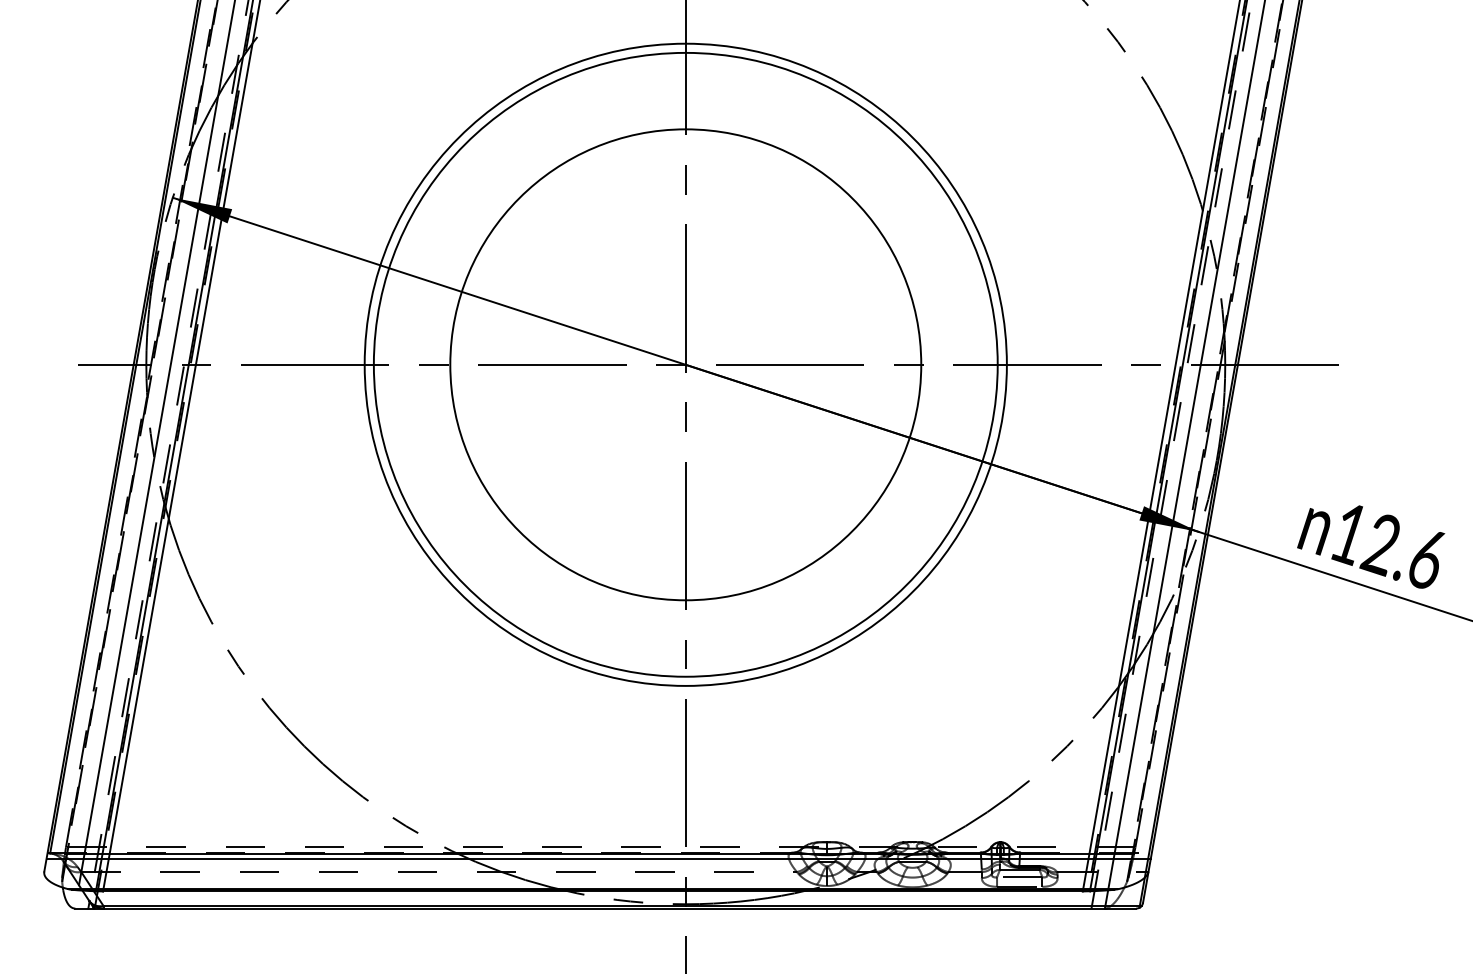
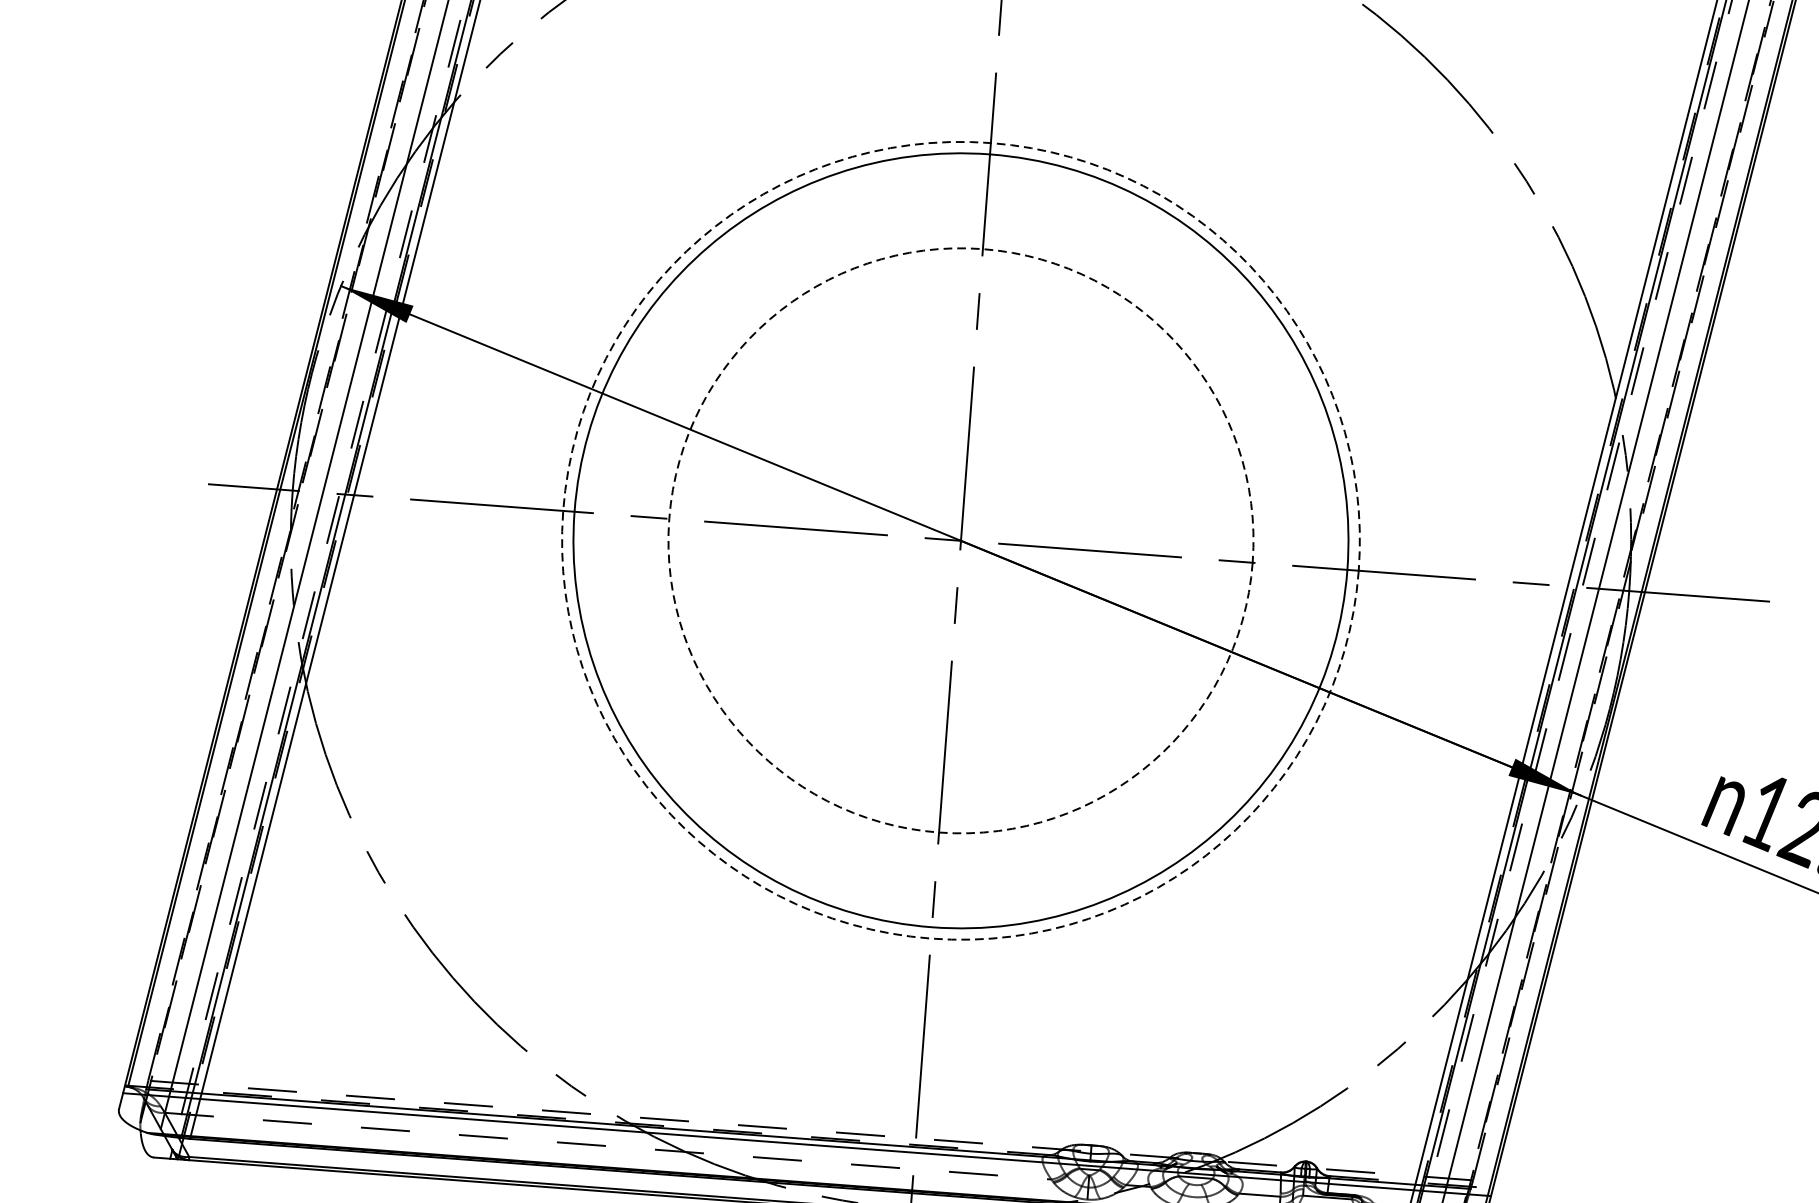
circle: (685, 364) -> (960, 540), solid -> dashed
circle: (685, 364) -> (960, 540), solid -> dashed

